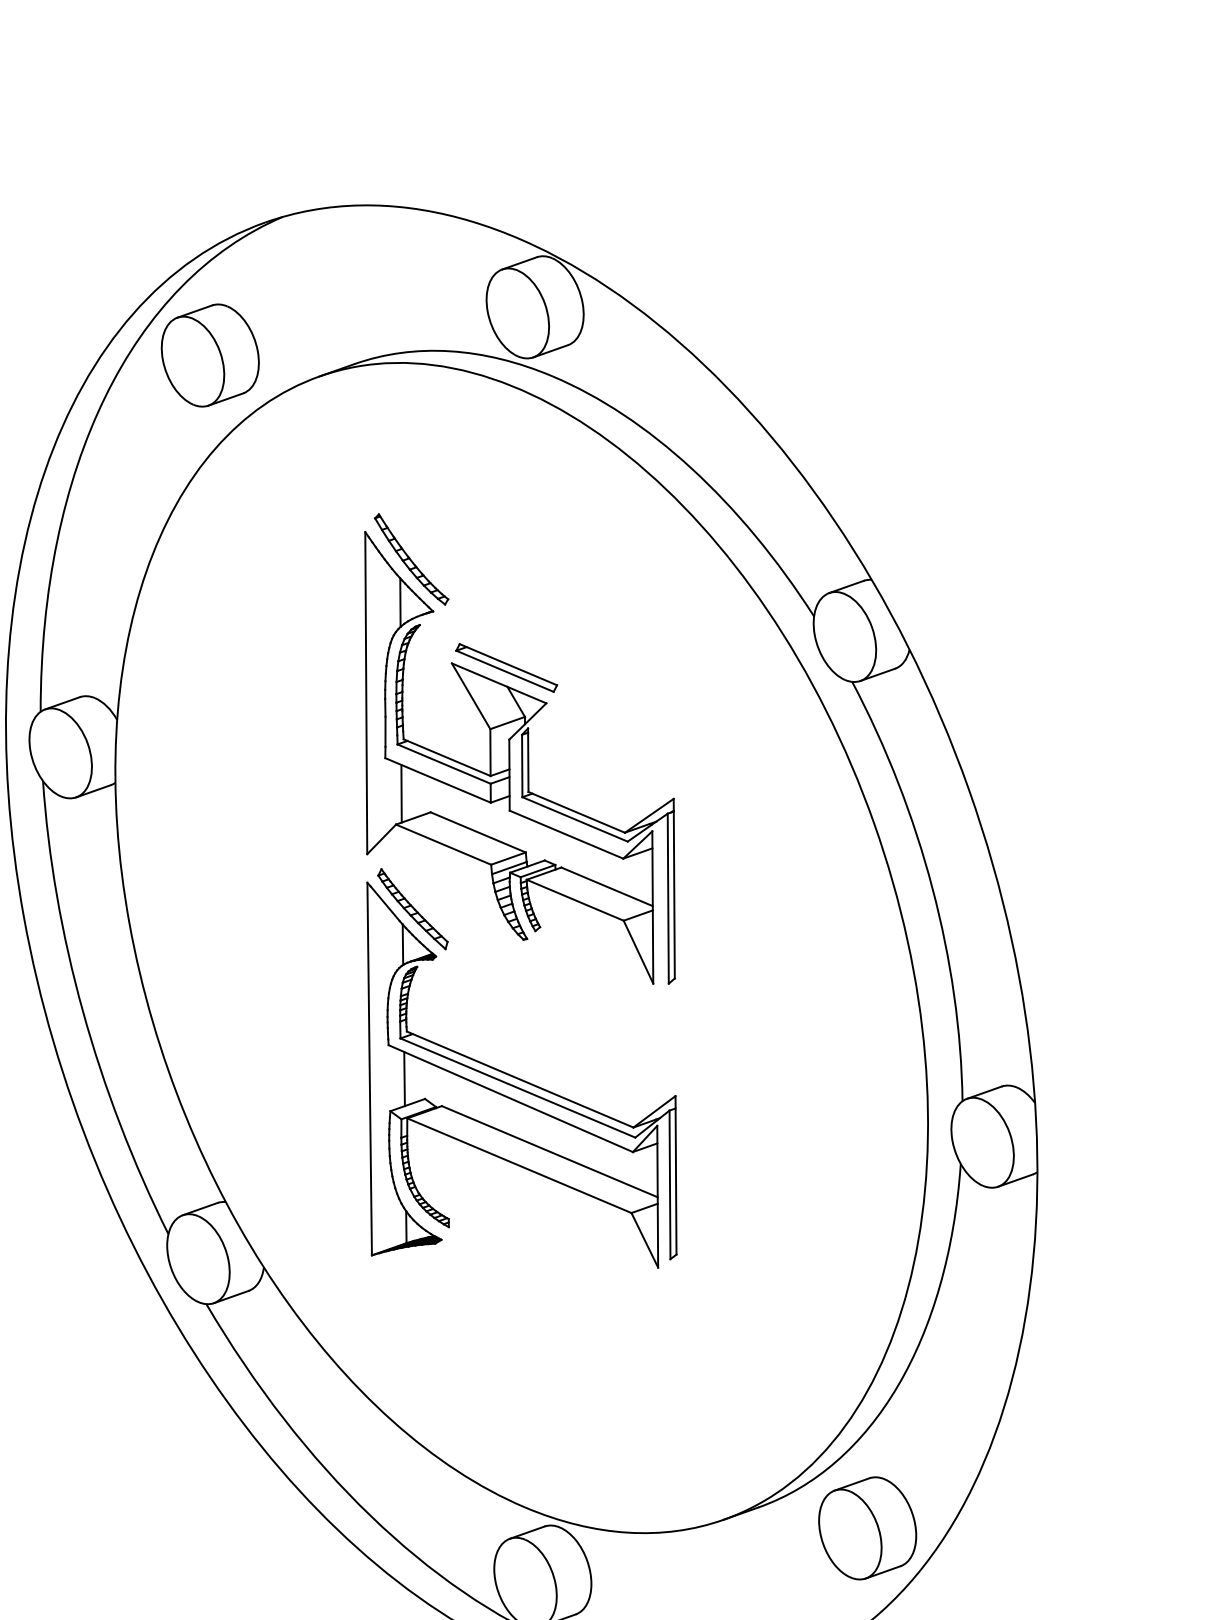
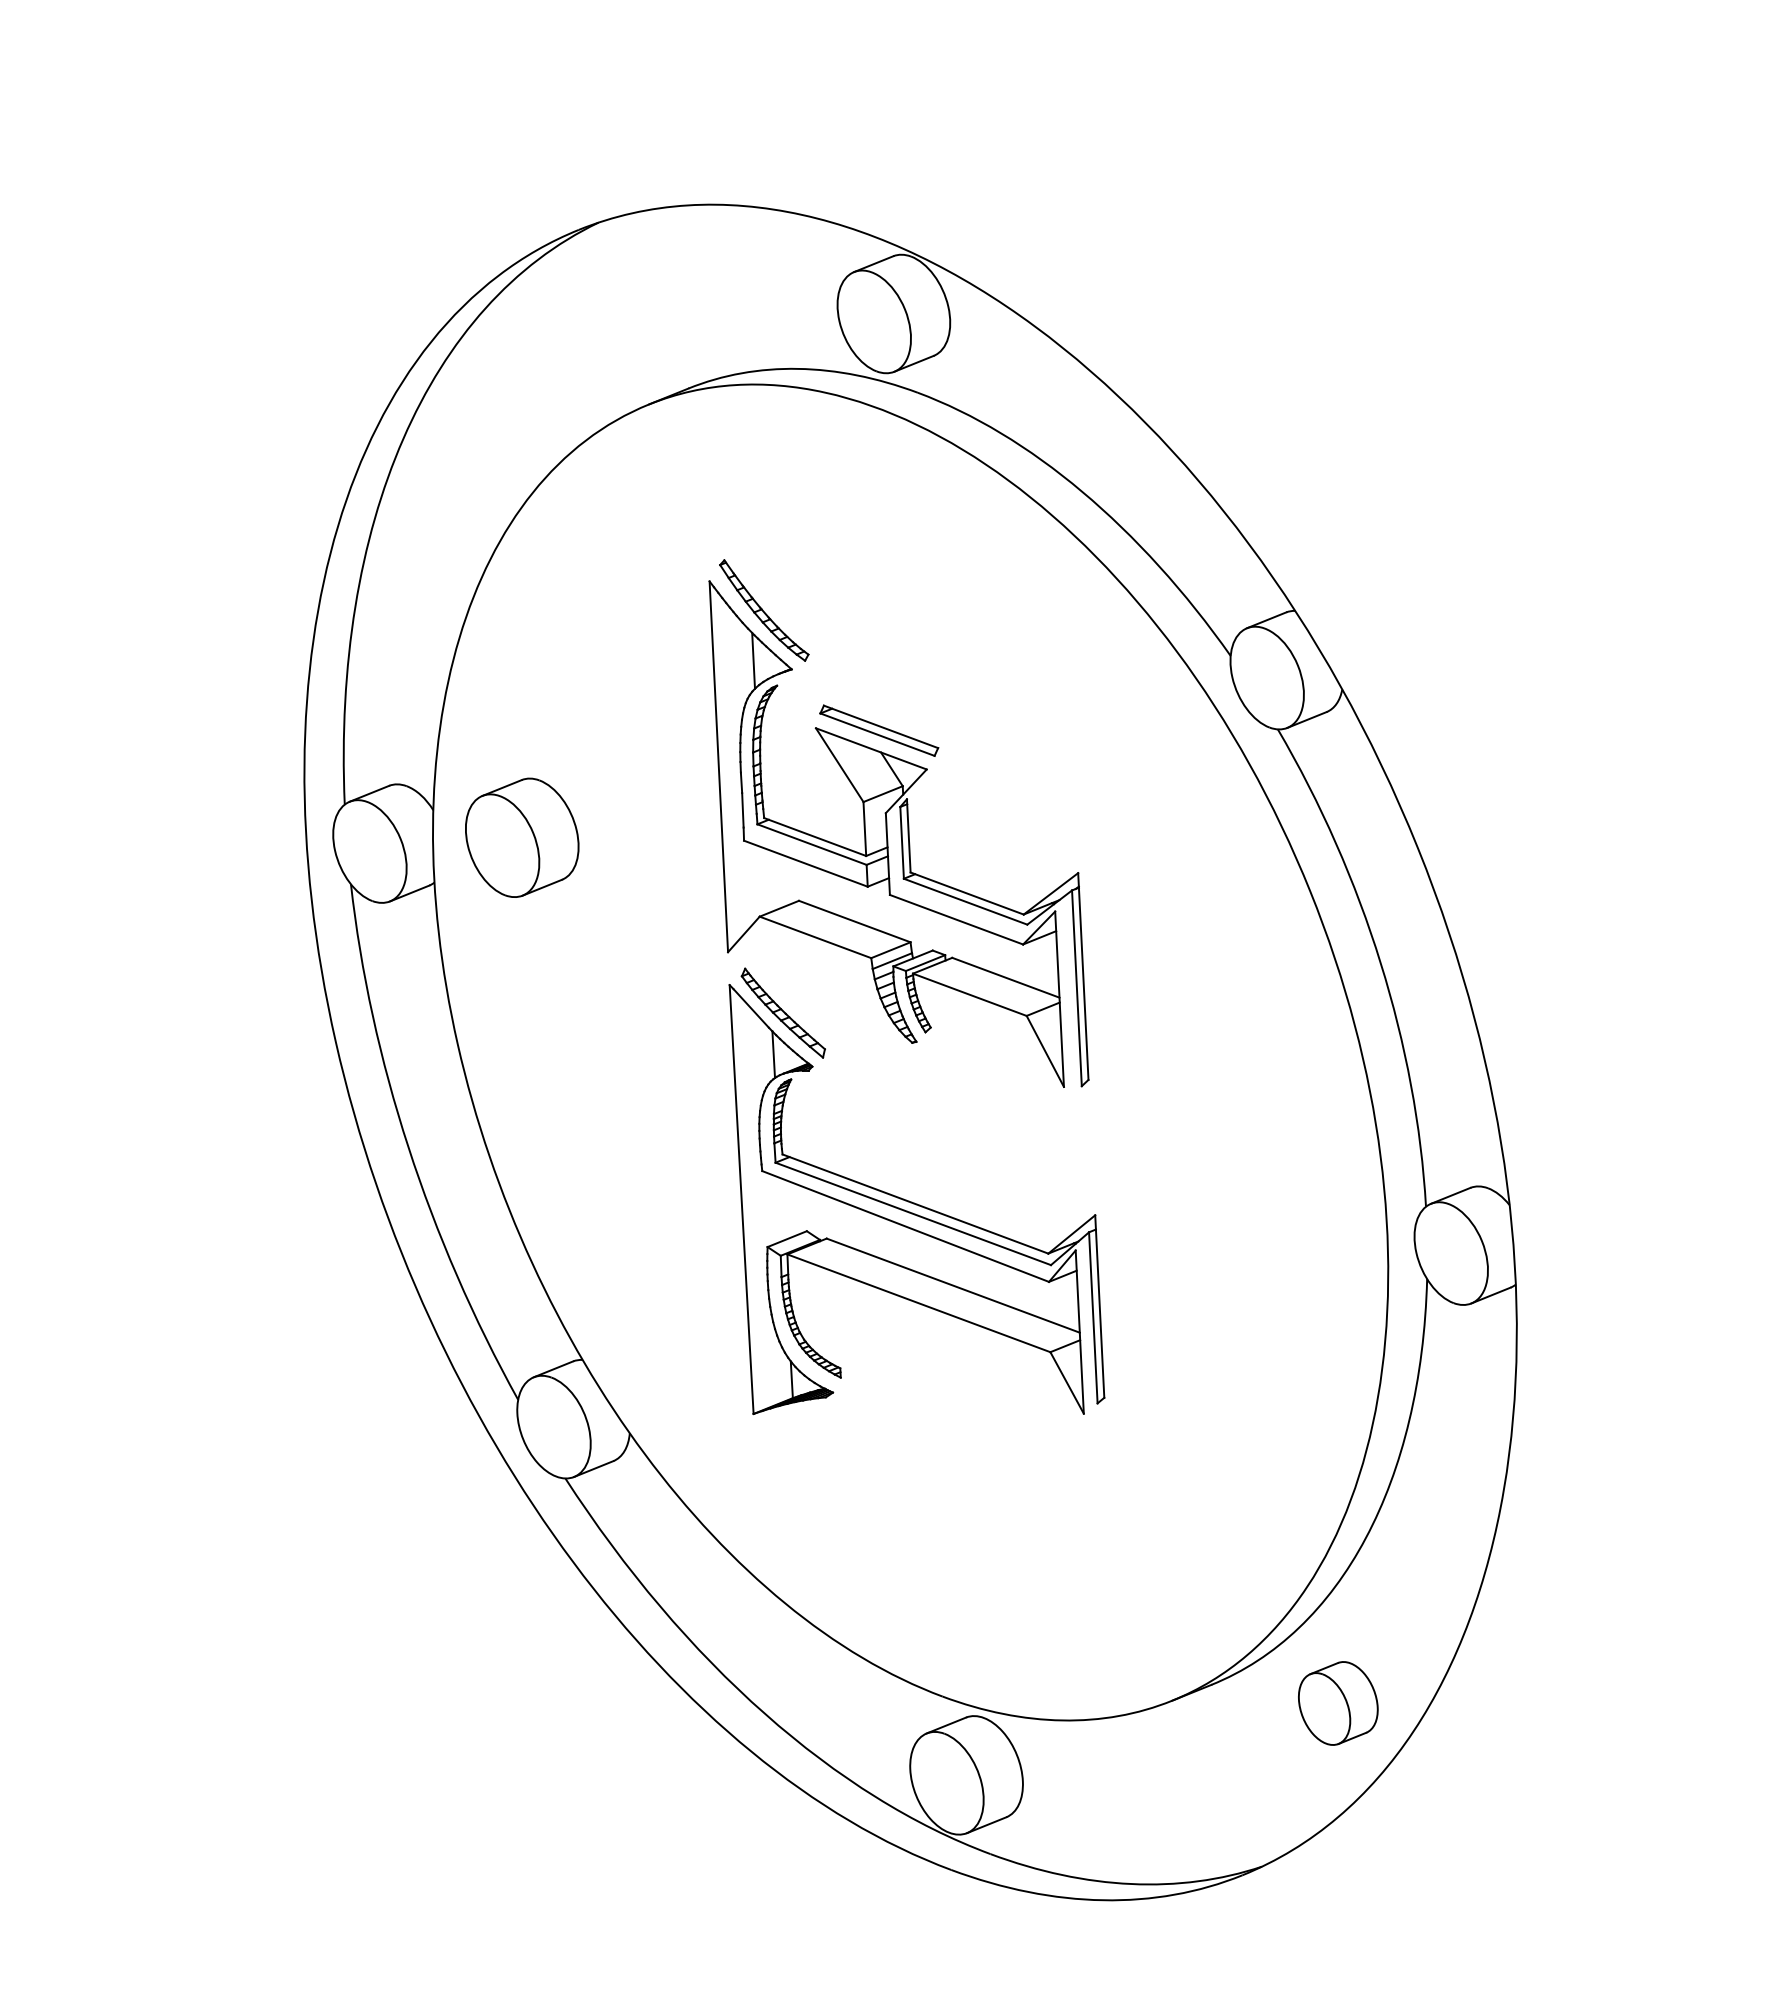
part: (210, 355) -> (522, 837), moved
line: (401, 793) -> (764, 880), removed
line: (404, 1079) -> (782, 1209), removed
part: (867, 1528) -> (1338, 1703), size x0.7

